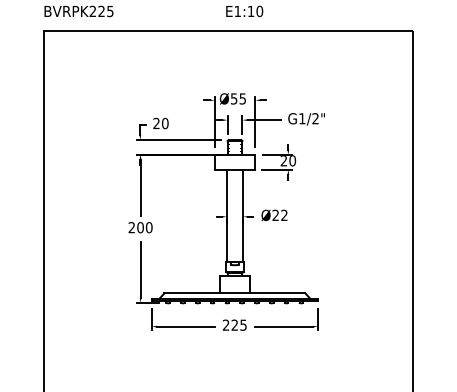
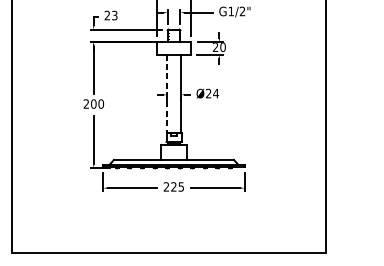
text: (164, 123) -> (114, 15), 20 -> 23
text: (283, 214) -> (215, 92), Ø22 -> Ø24
line: (226, 215) -> (166, 93), solid -> dashed

